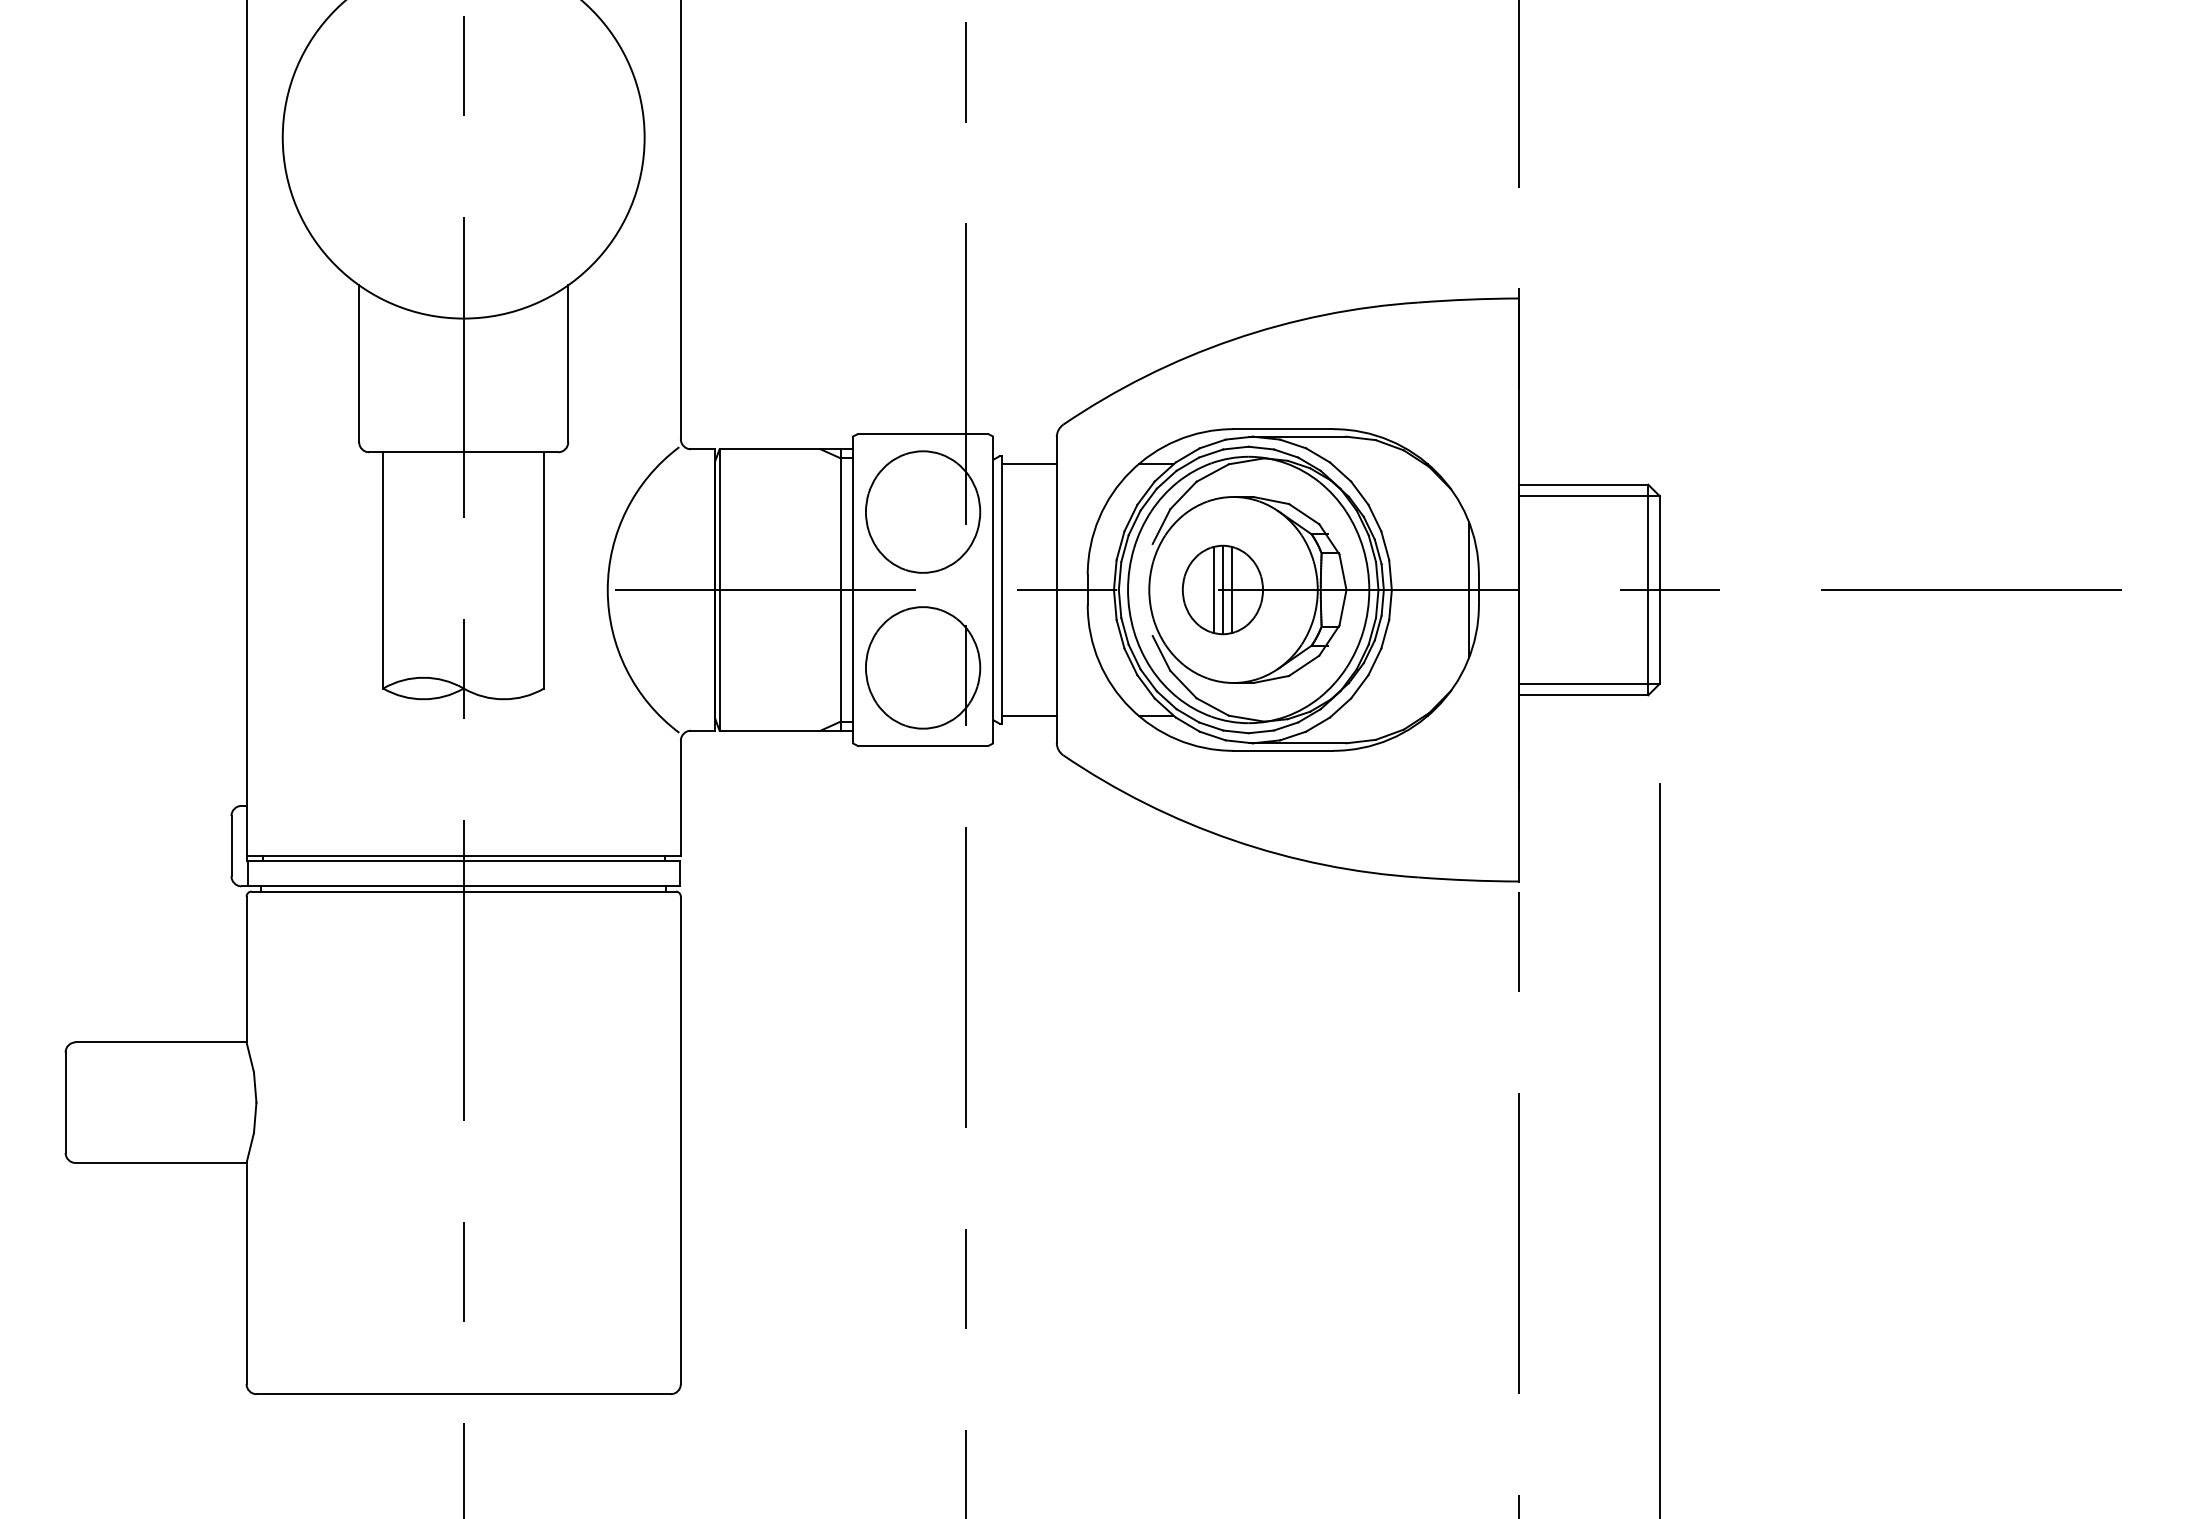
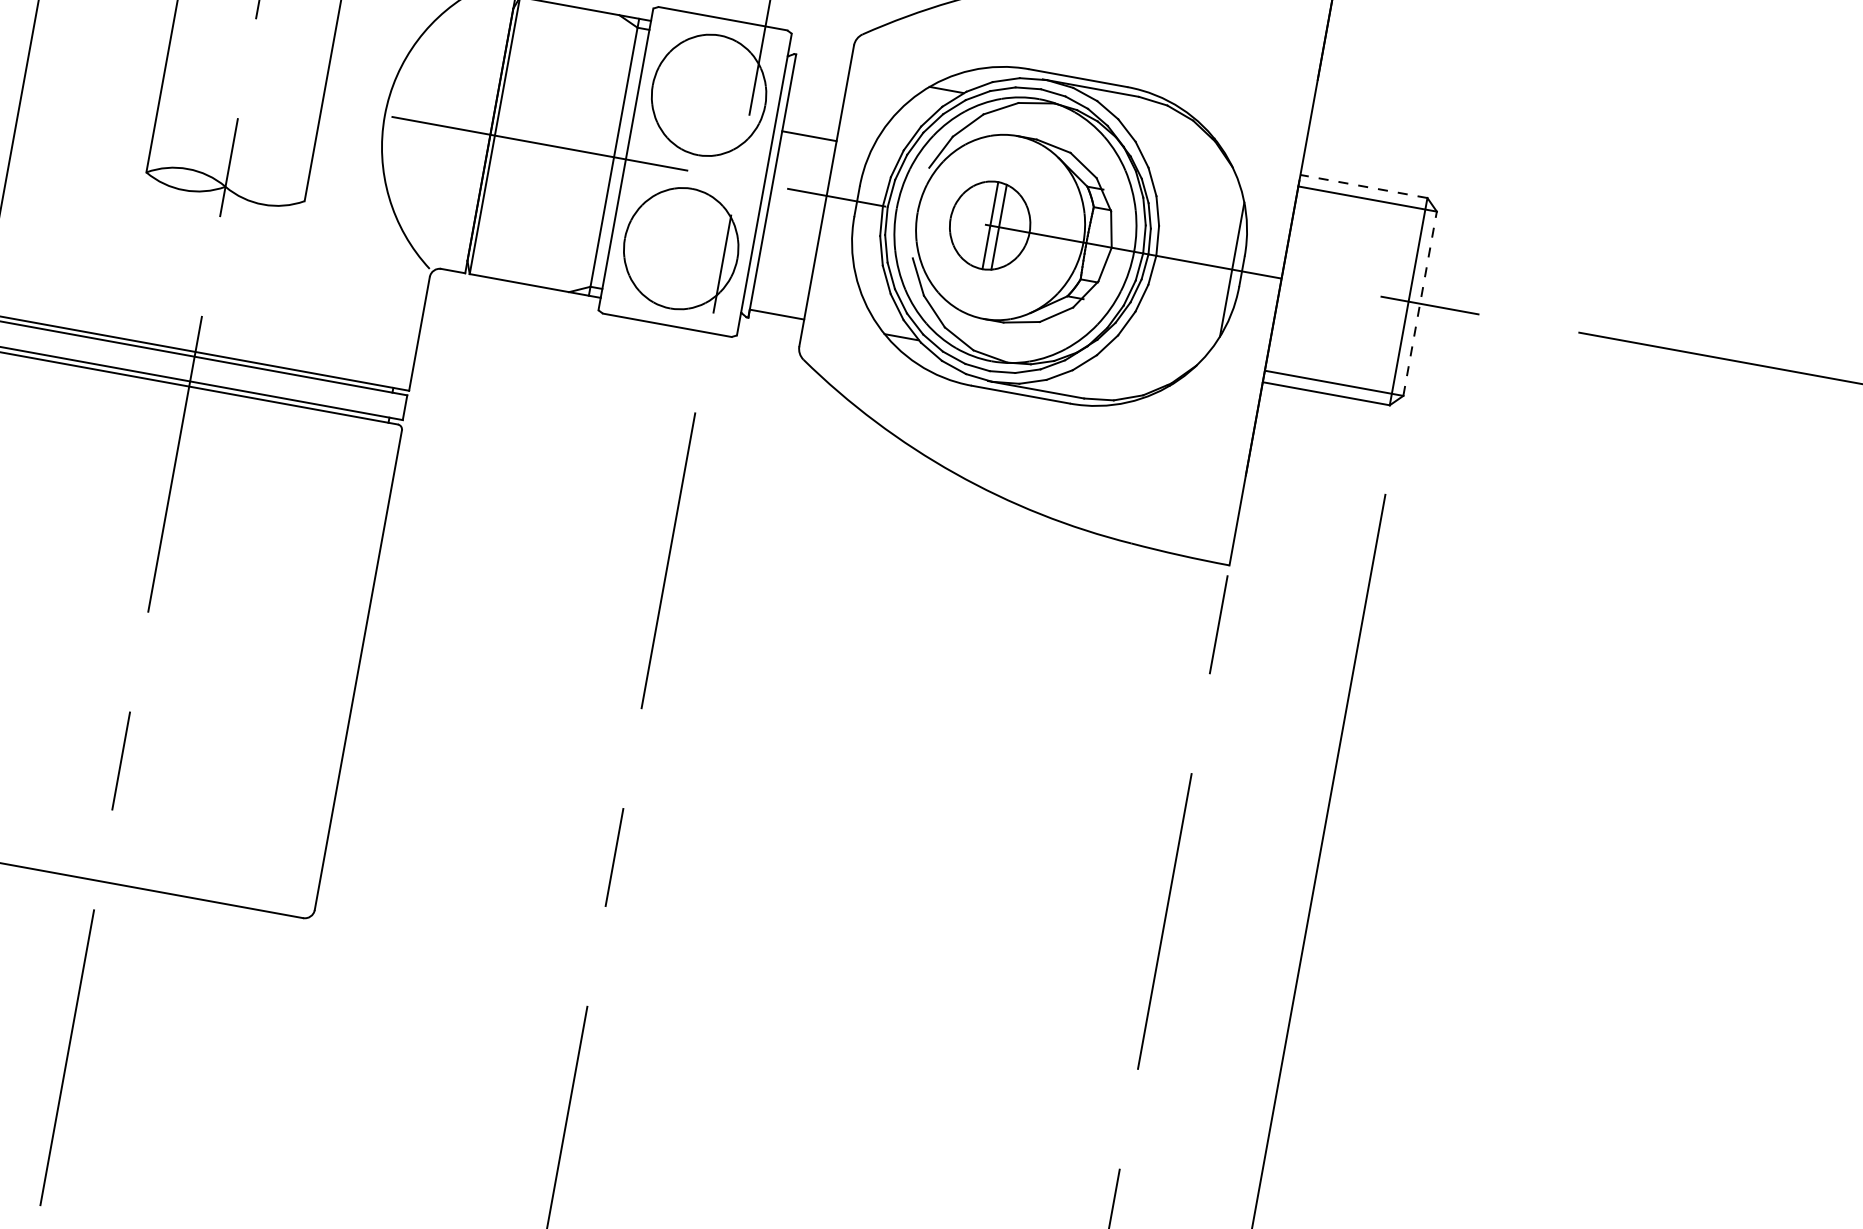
line: (1028, 464) -> (808, 136), moved
line: (1583, 484) -> (1363, 186), solid -> dashed
line: (1213, 589) -> (980, 223), removed
line: (1659, 590) -> (1419, 304), solid -> dashed

